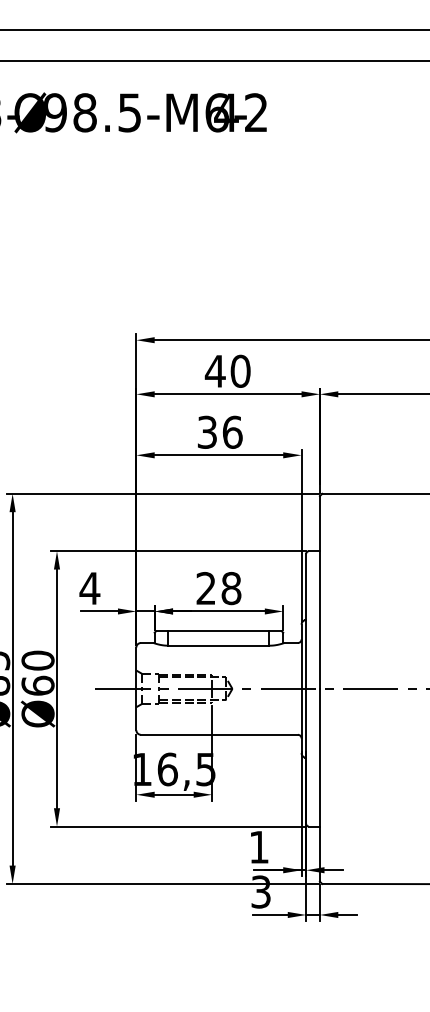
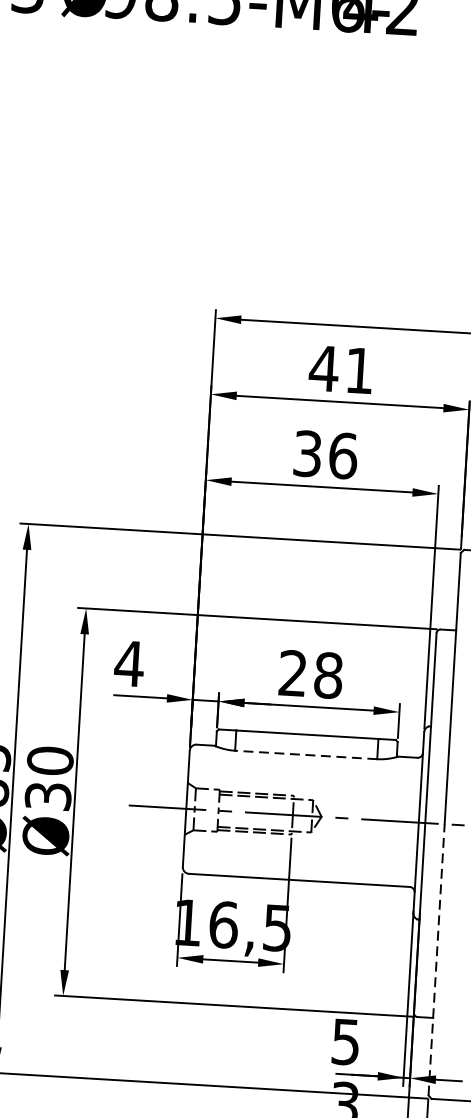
text: (240, 370) -> (359, 369), 40 -> 41
line: (218, 645) -> (305, 754), solid -> dashed
text: (37, 685) -> (47, 795), Ø60 -> Ø30
line: (319, 784) -> (436, 958), solid -> dashed
text: (258, 847) -> (344, 1042), 1 -> 5

